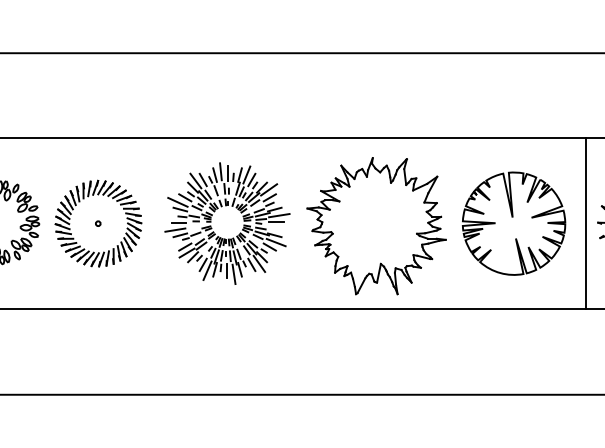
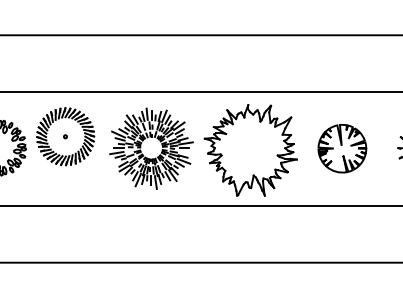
part: (98, 223) -> (65, 136), moved
part: (514, 223) -> (342, 148), size x0.7
line: (586, 223) -> (390, 148), removed

